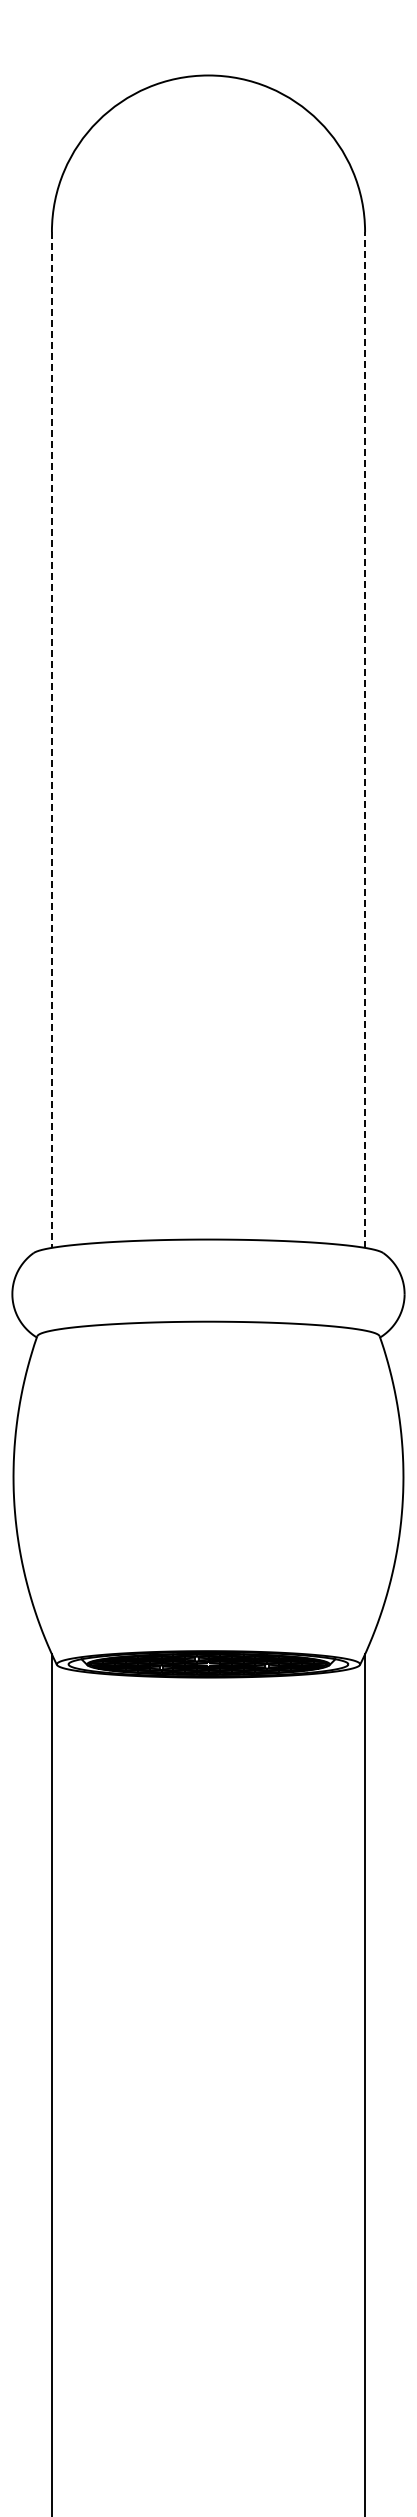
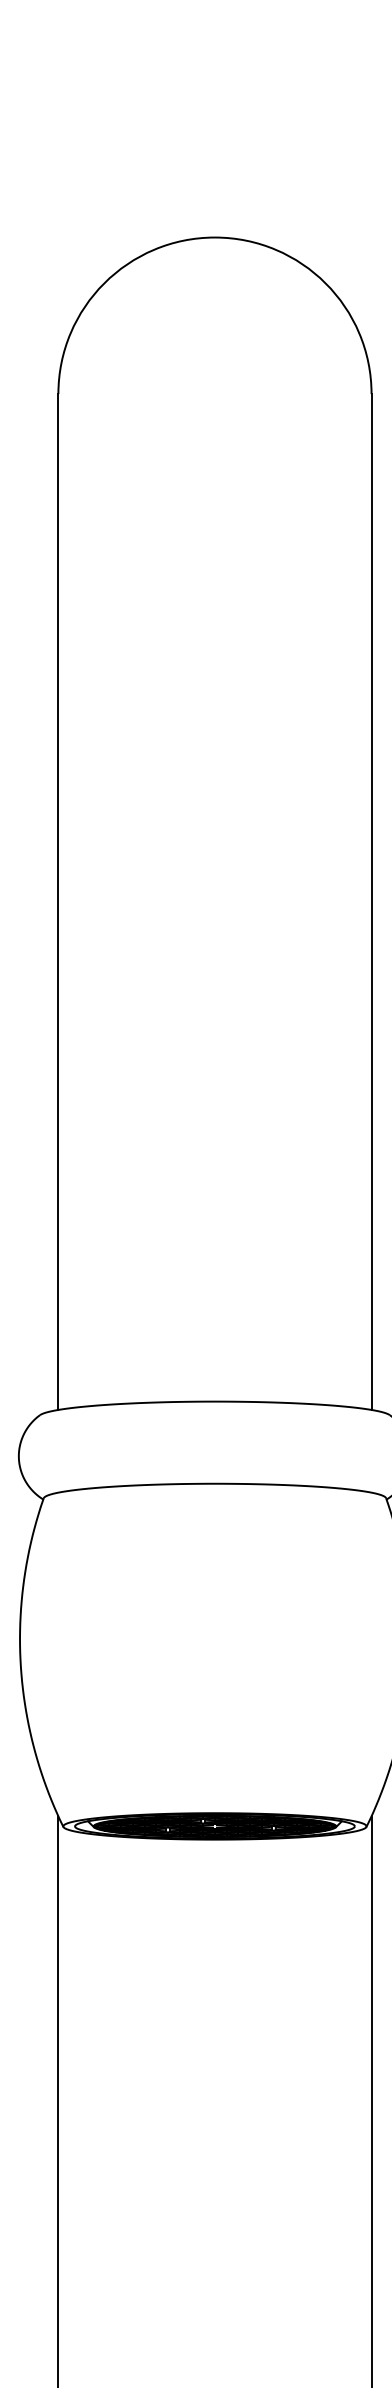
line: (51, 739) -> (57, 901), dashed -> solid
line: (365, 739) -> (371, 901), dashed -> solid

